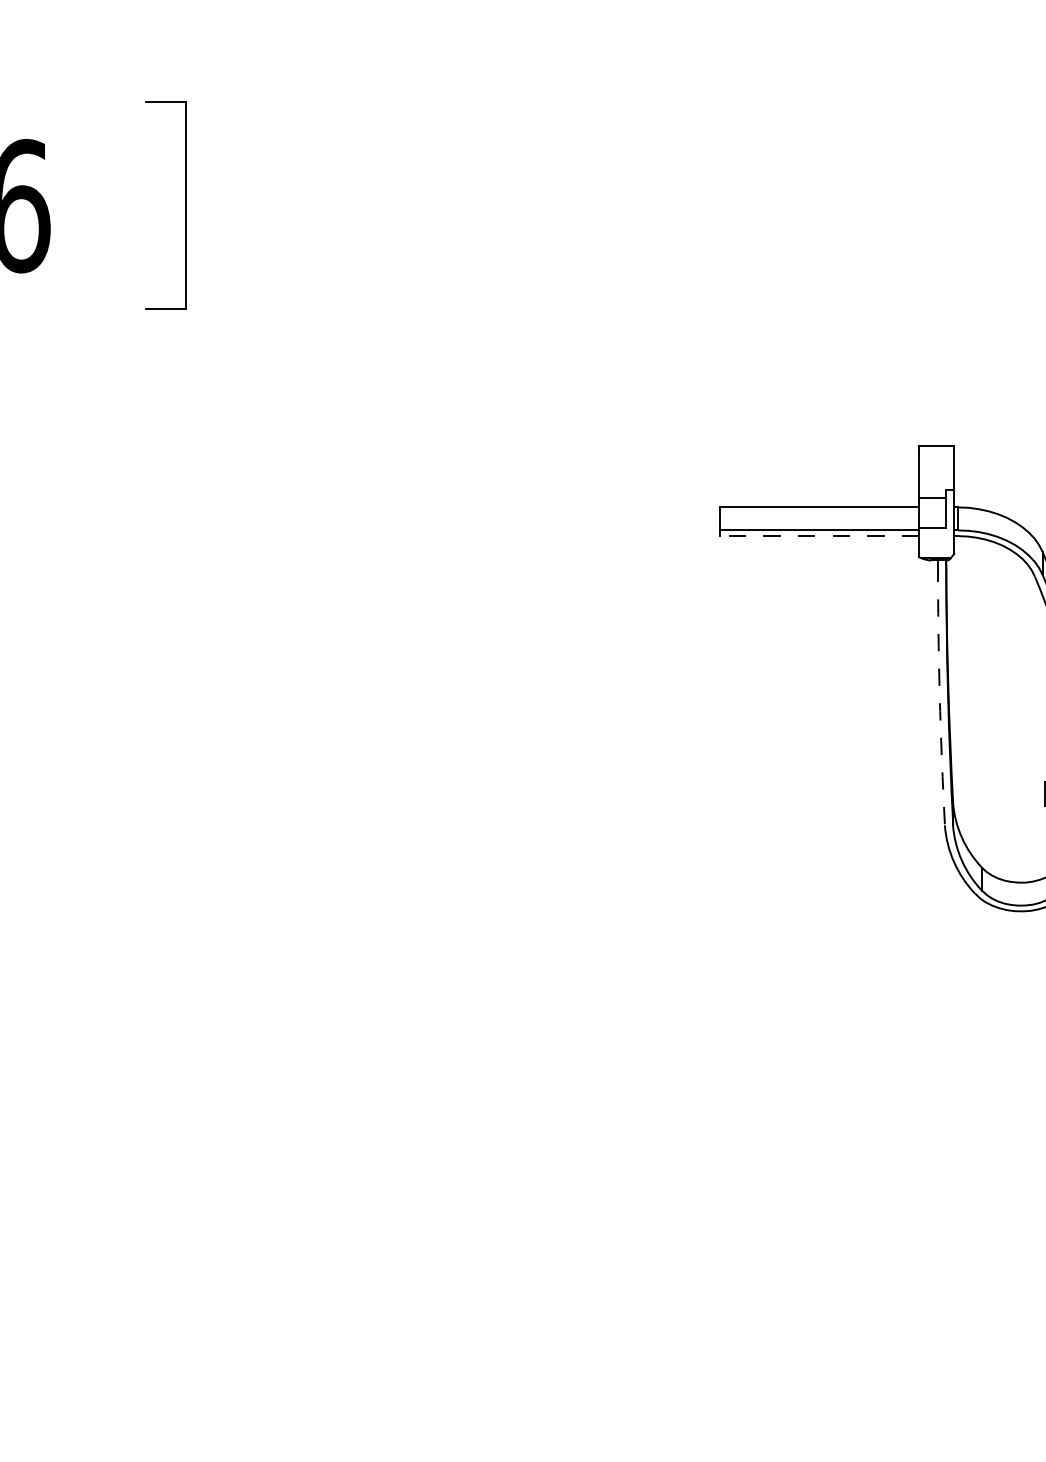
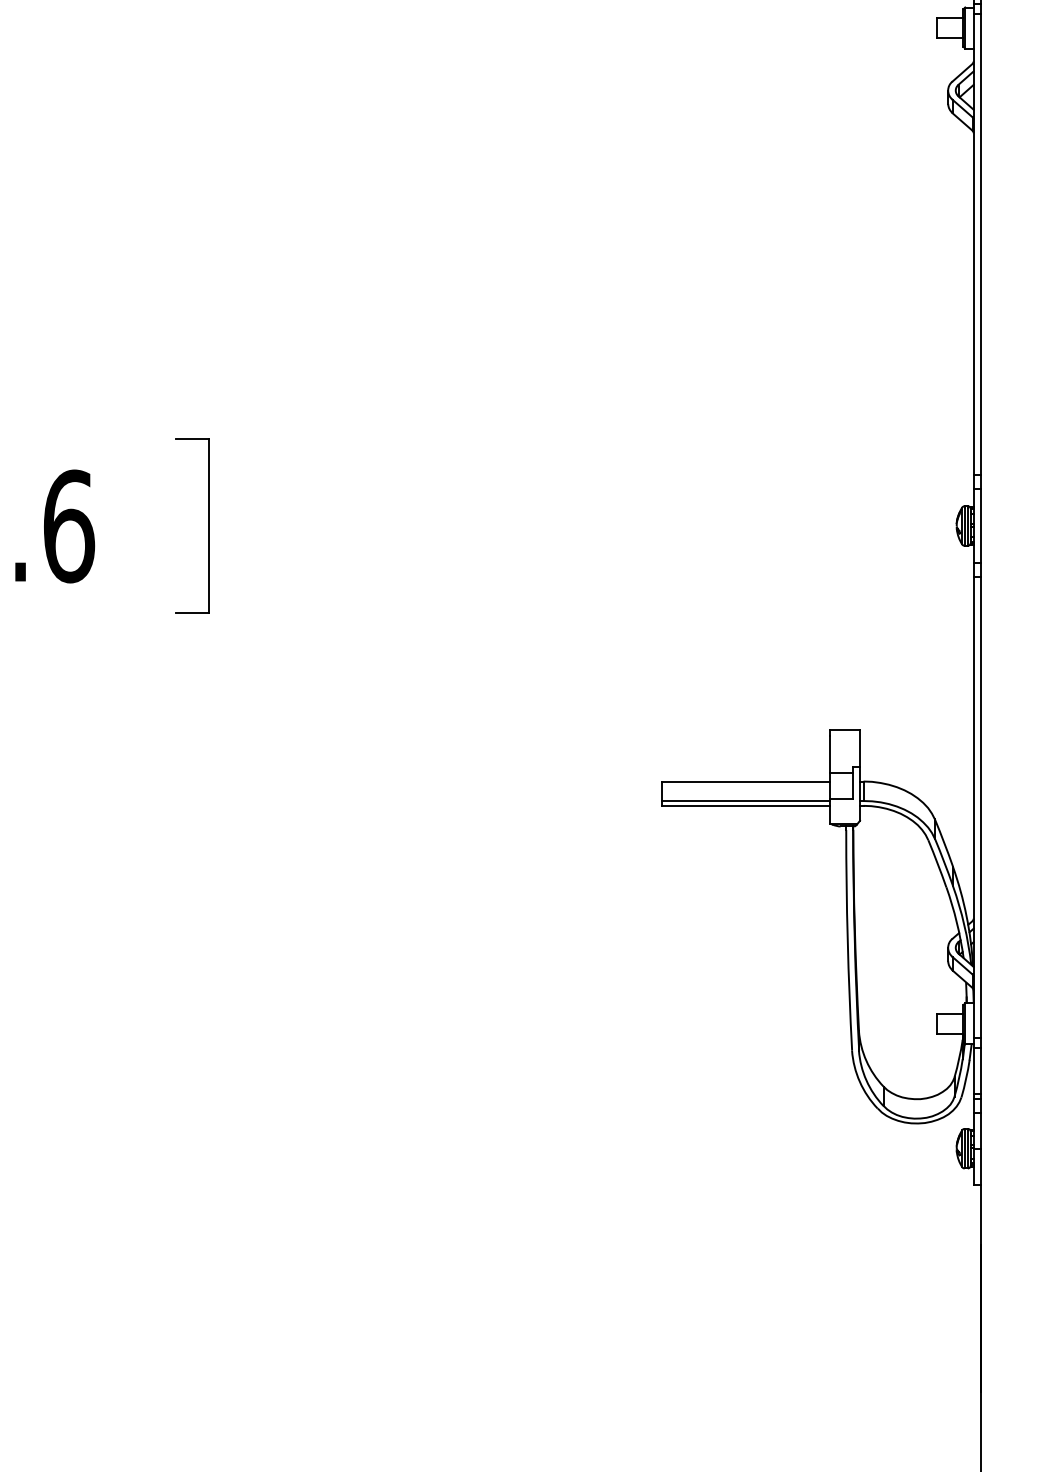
line: (819, 535) -> (745, 805), dashed -> solid
arc: (939, 695) -> (847, 940), dashed -> solid

